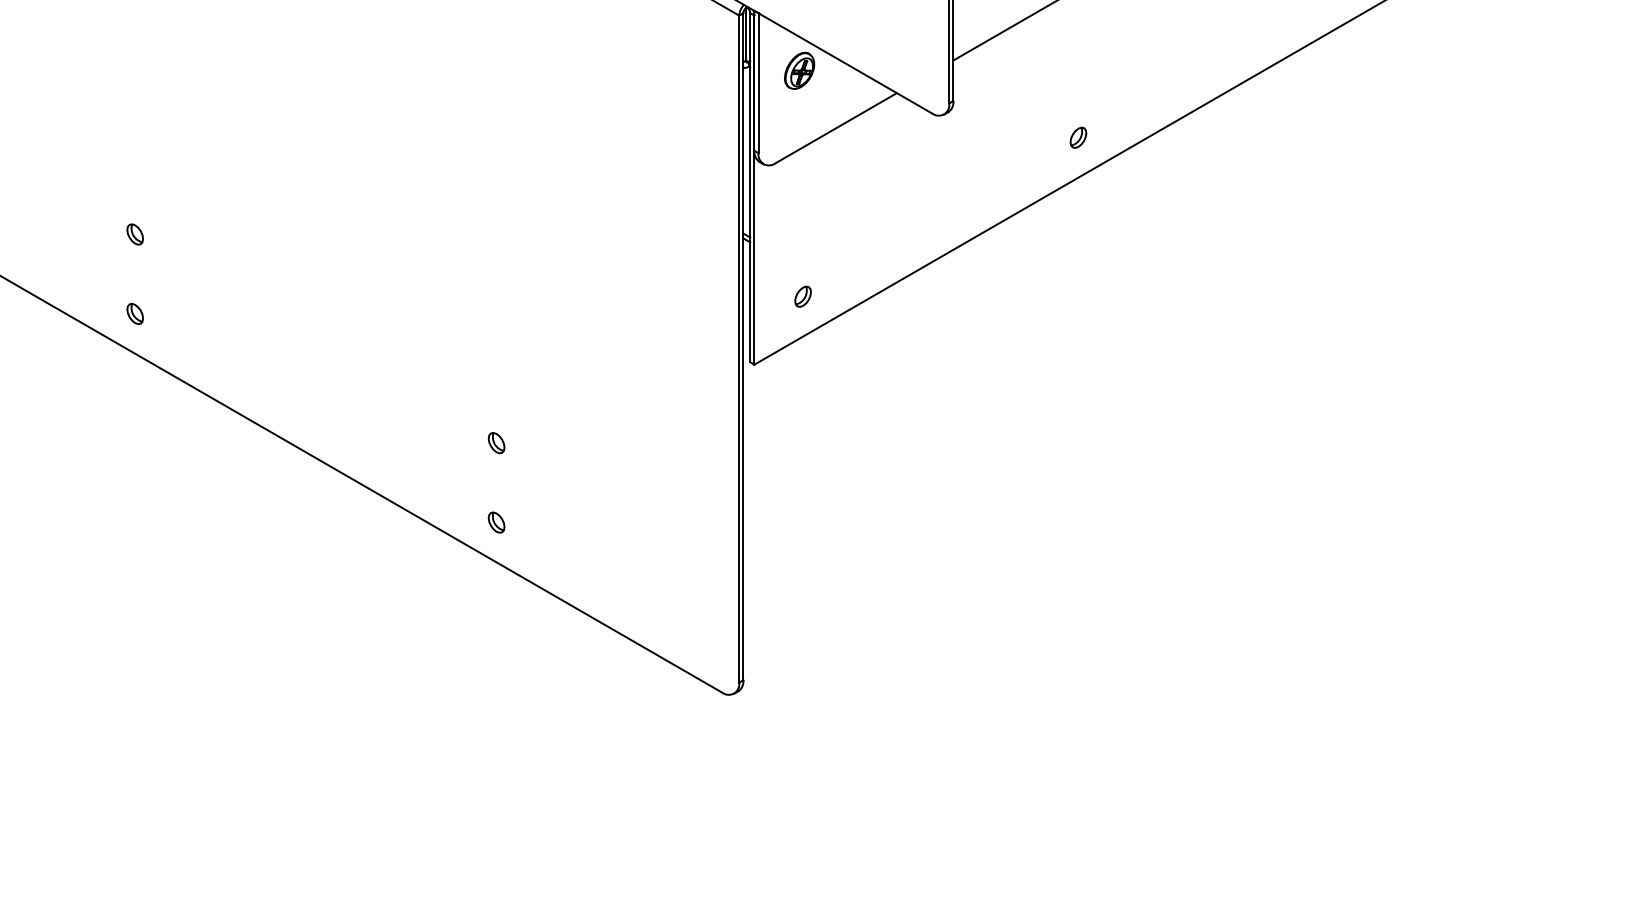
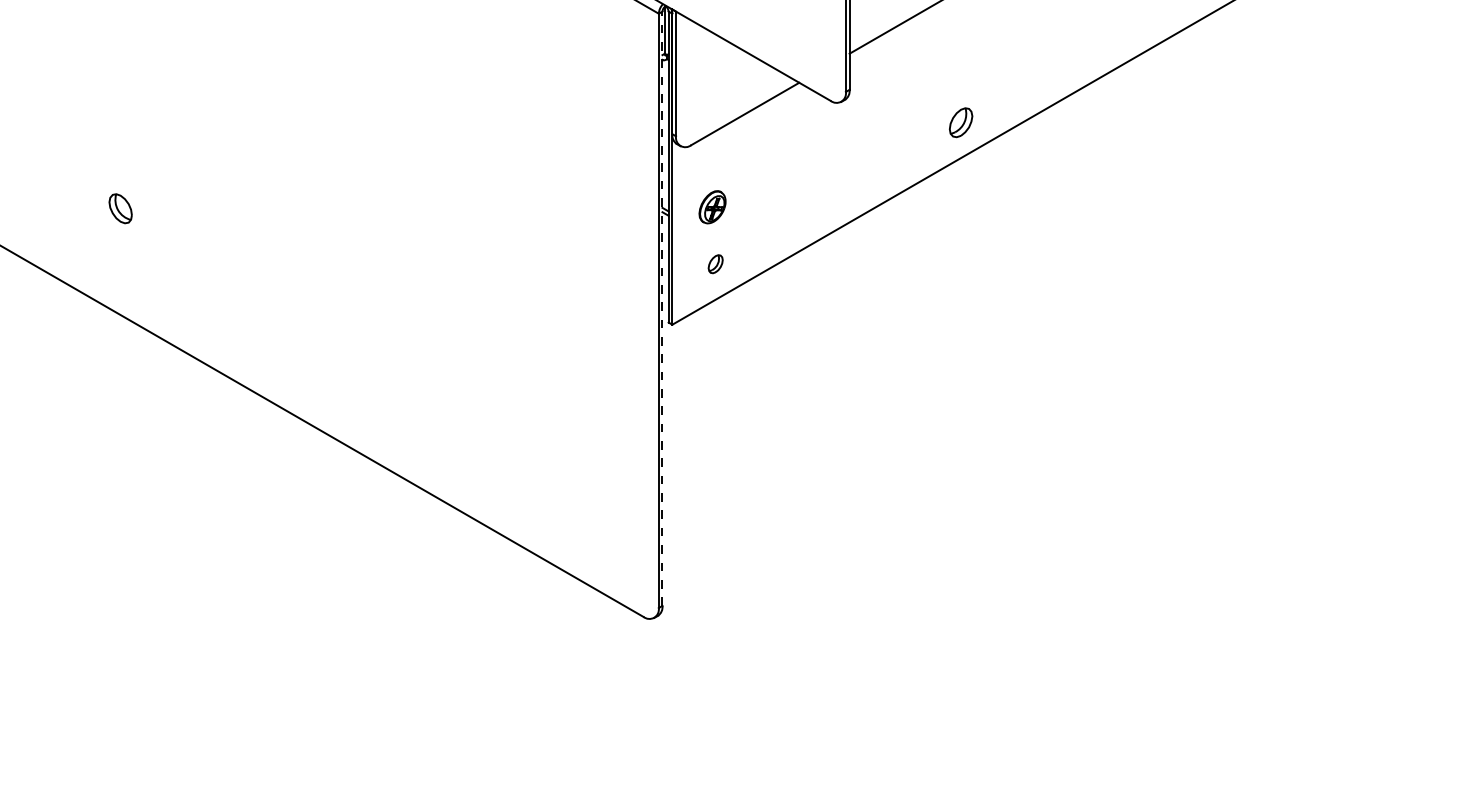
part: (799, 70) -> (712, 206), moved
part: (1078, 137) -> (961, 122), size x1.6
part: (134, 234) -> (119, 208), size x1.6
part: (134, 313) -> (119, 279), removed
line: (743, 346) -> (662, 308), solid -> dashed
part: (496, 443) -> (442, 394), removed
part: (496, 522) -> (442, 465), removed

